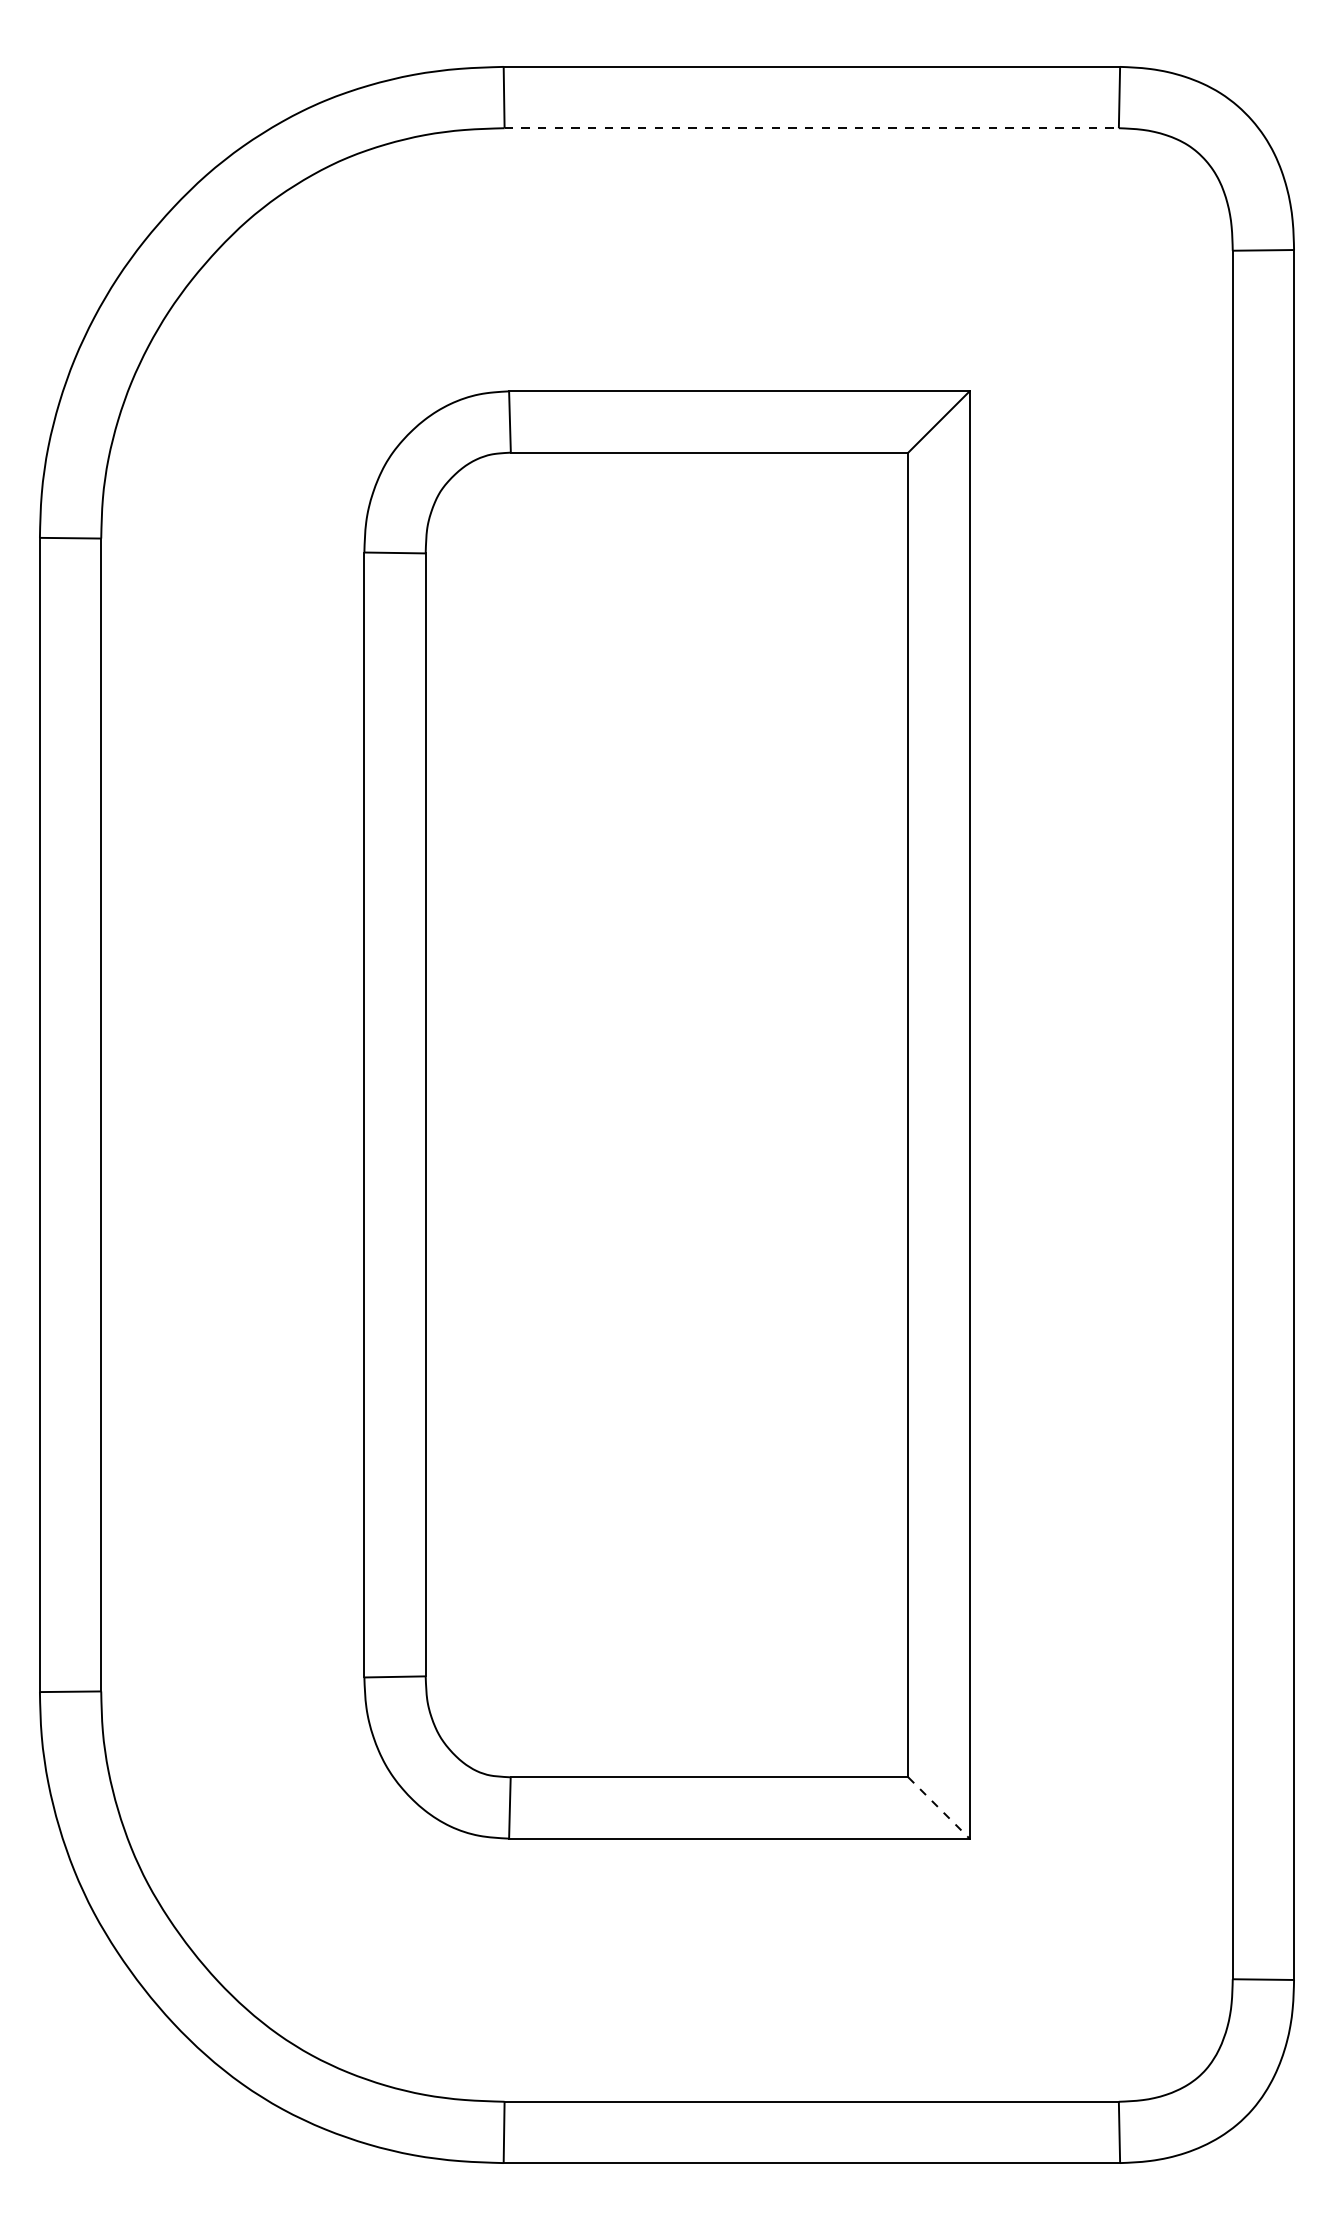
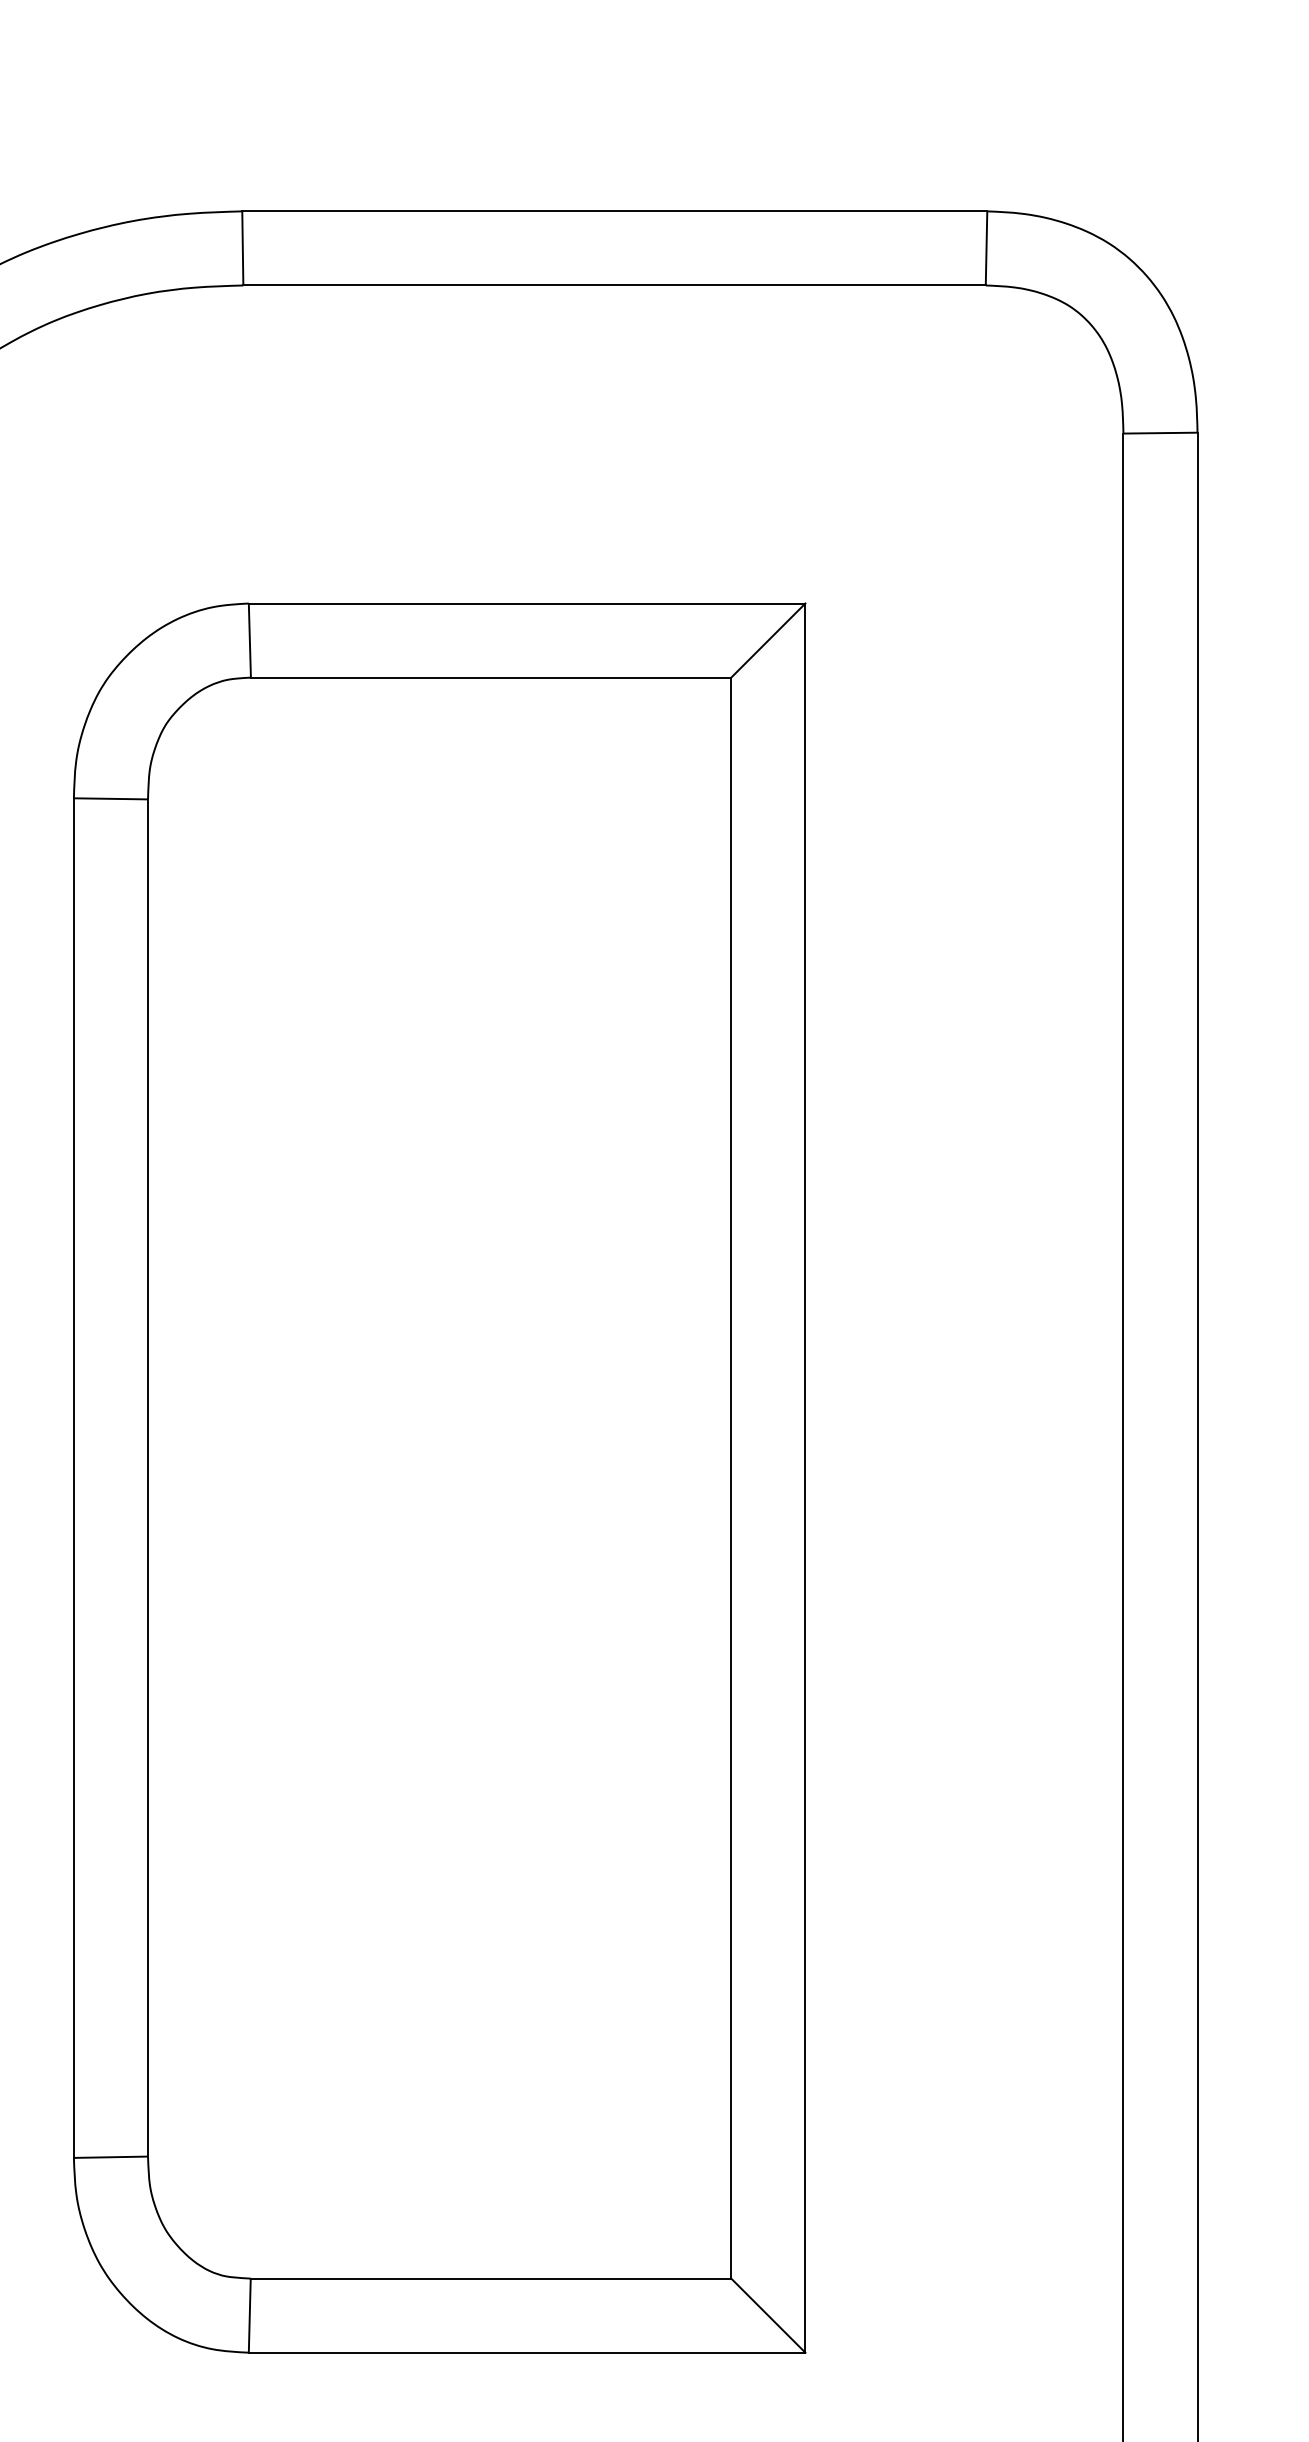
line: (812, 128) -> (615, 285), dashed -> solid
line: (939, 1808) -> (769, 2316), dashed -> solid

